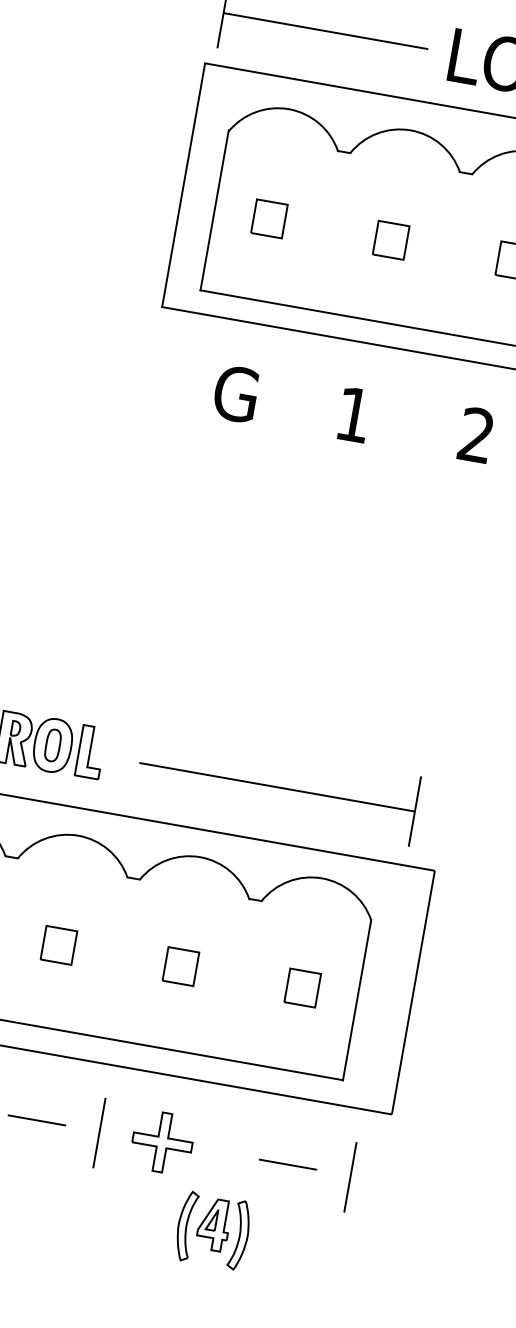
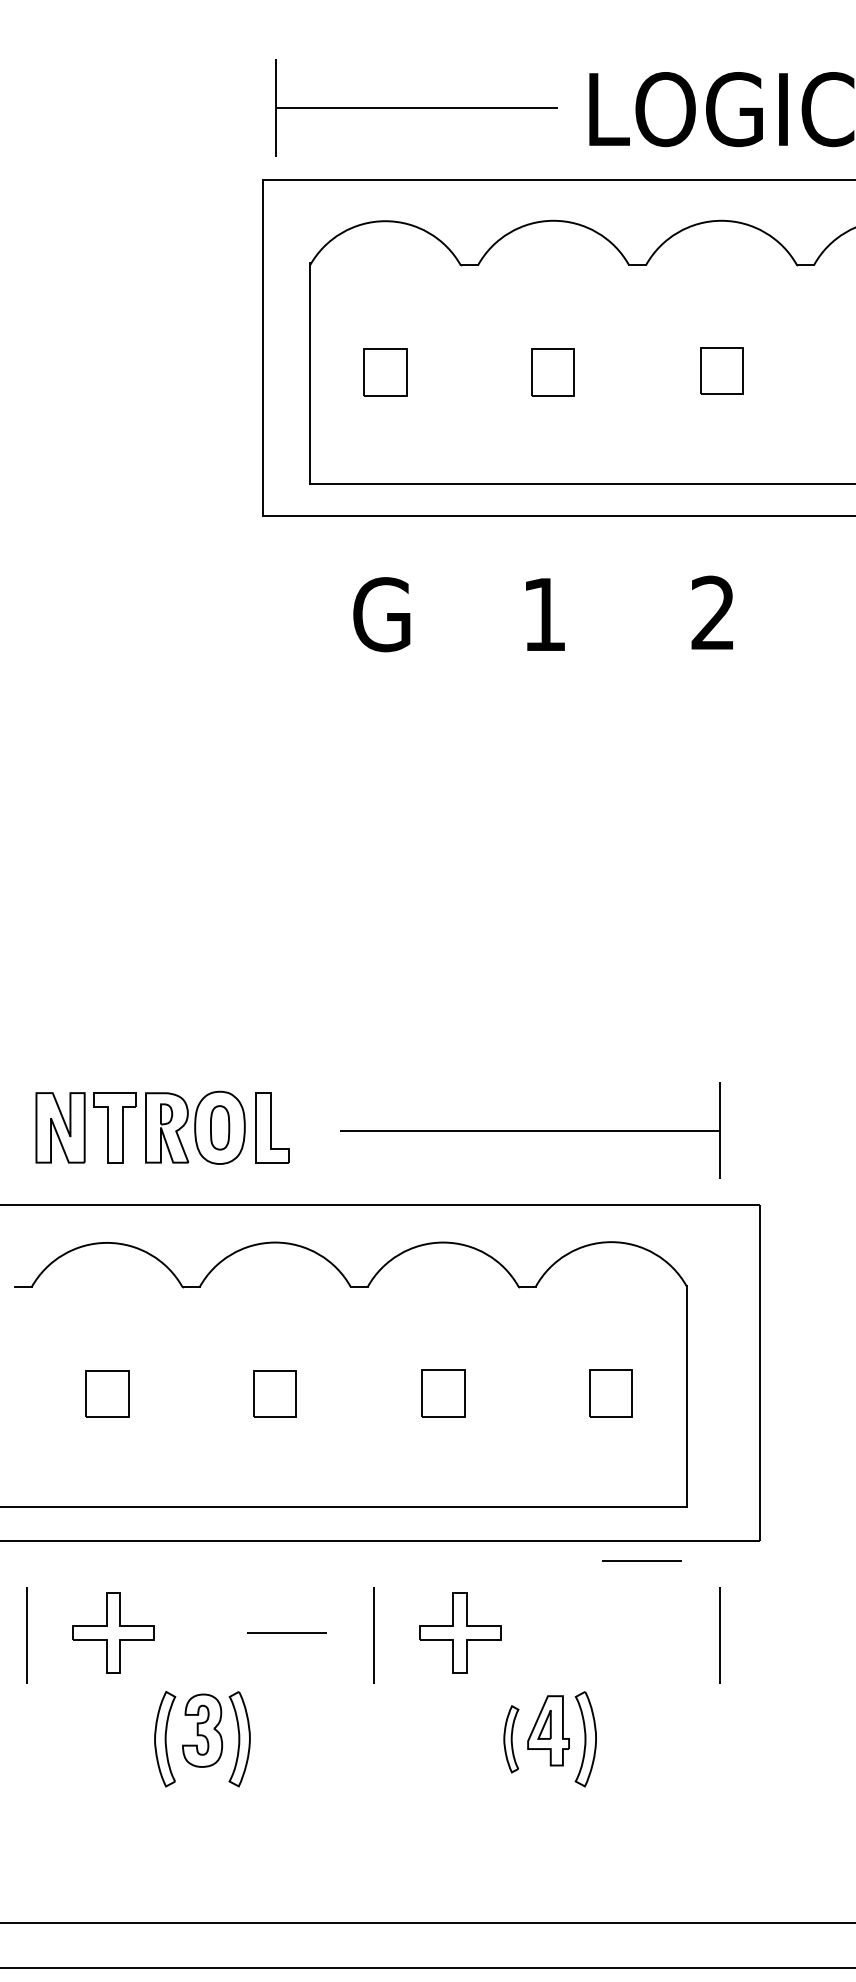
line: (287, 1164) -> (641, 1560), moved
part: (186, 1226) -> (511, 1739), size x0.7

